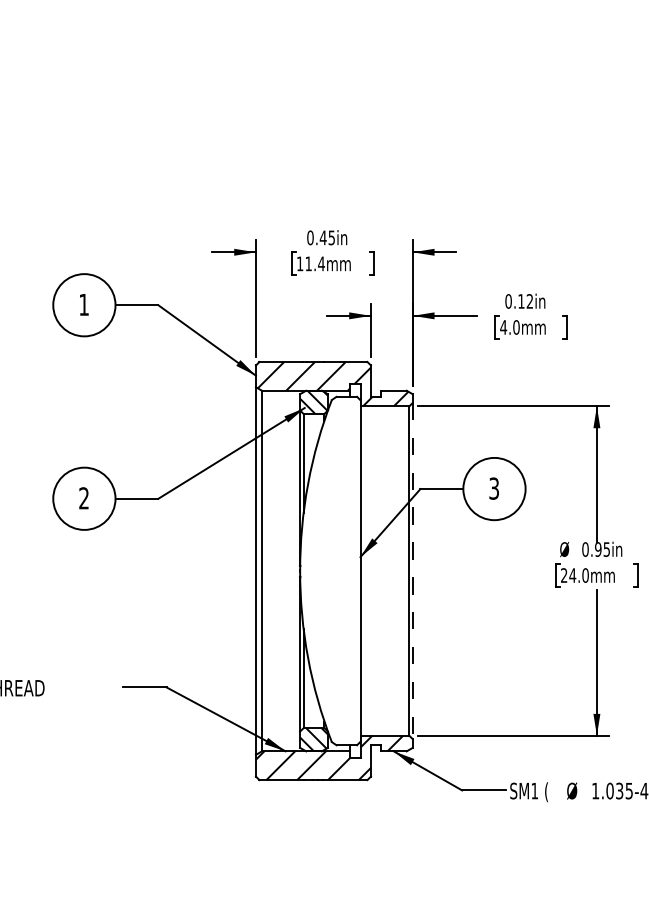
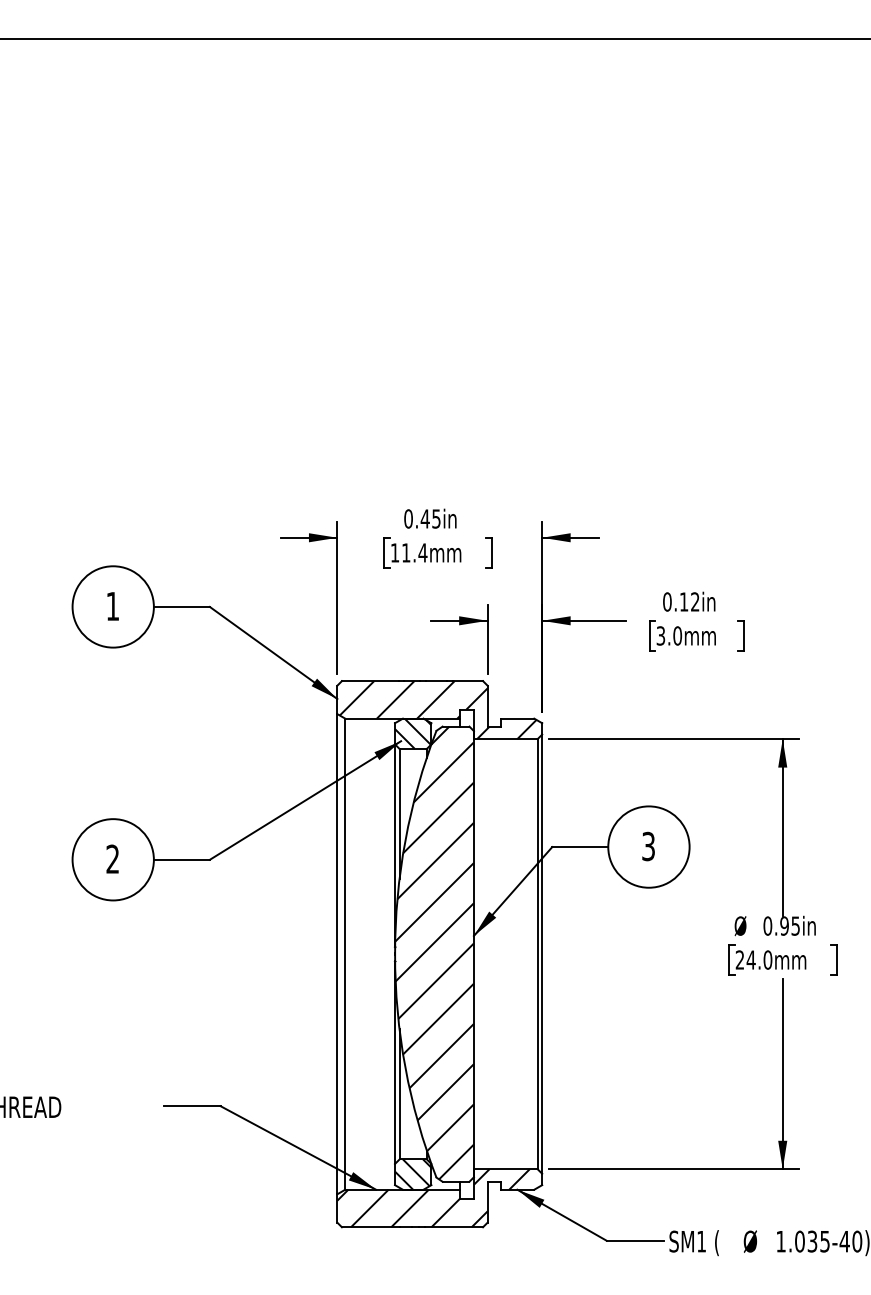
text: (503, 327) -> (660, 635), 4.0mm -> 3.0mm
hatch: (330, 569) -> (434, 952), added
line: (412, 571) -> (542, 954), dashed -> solid

